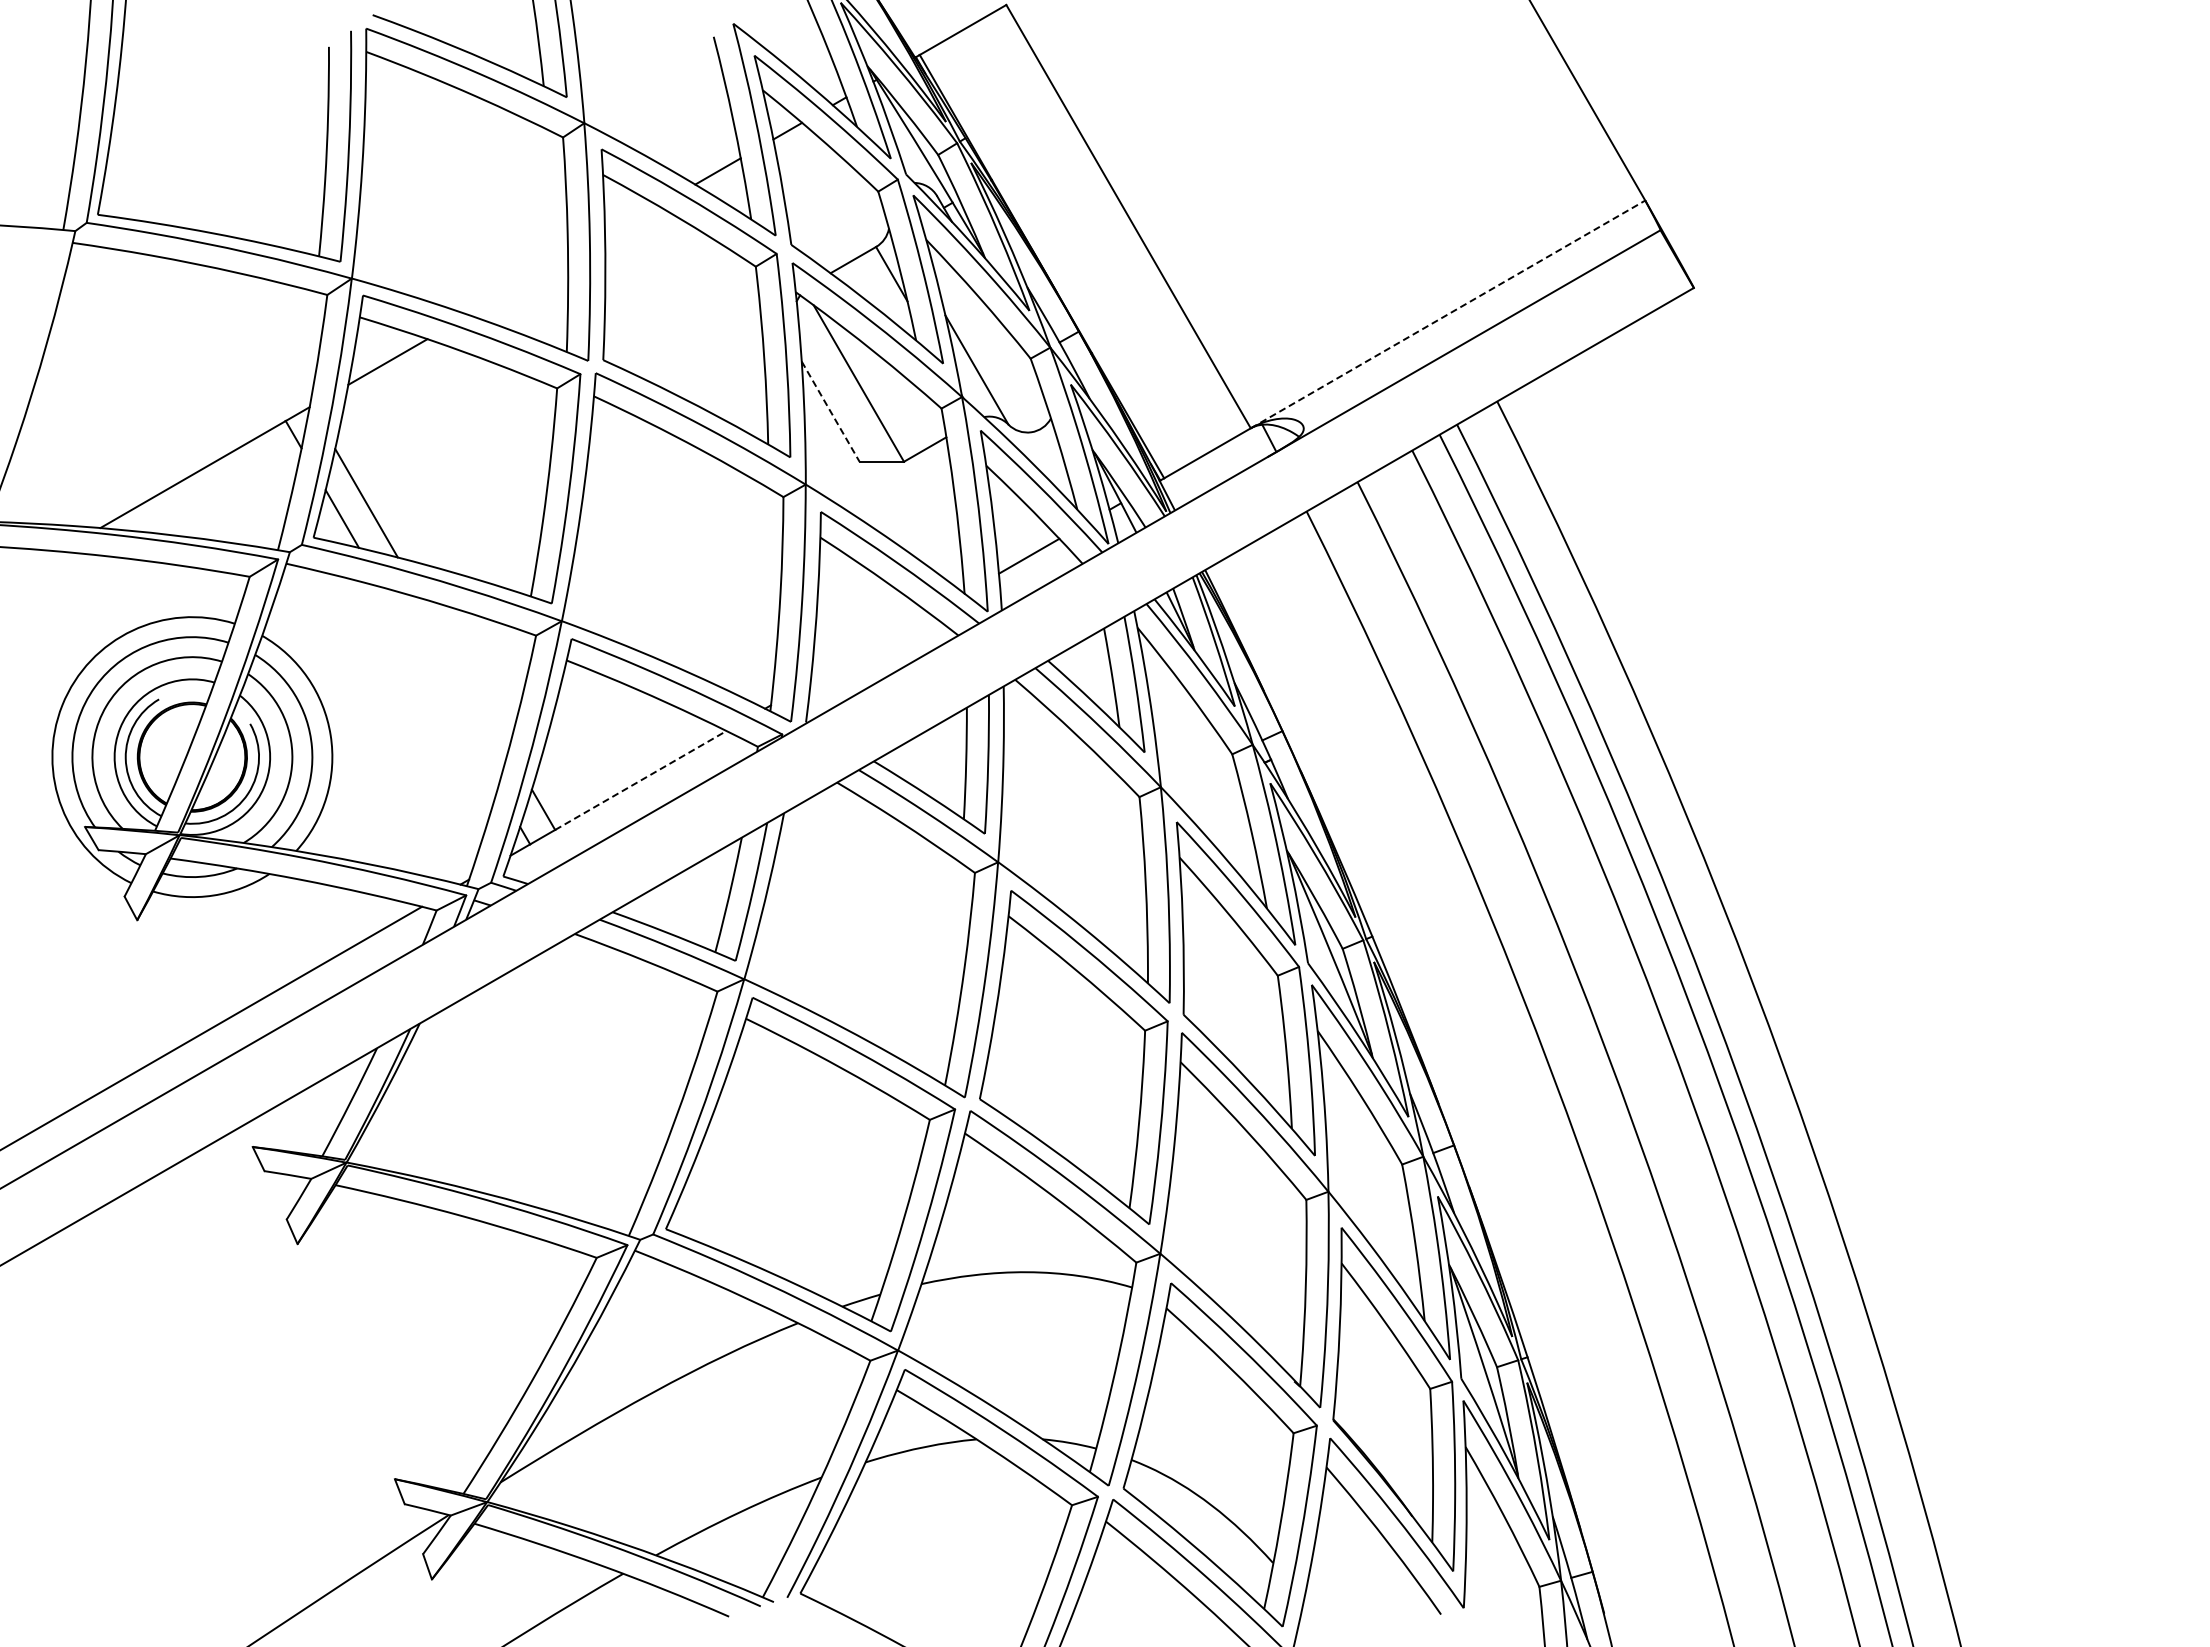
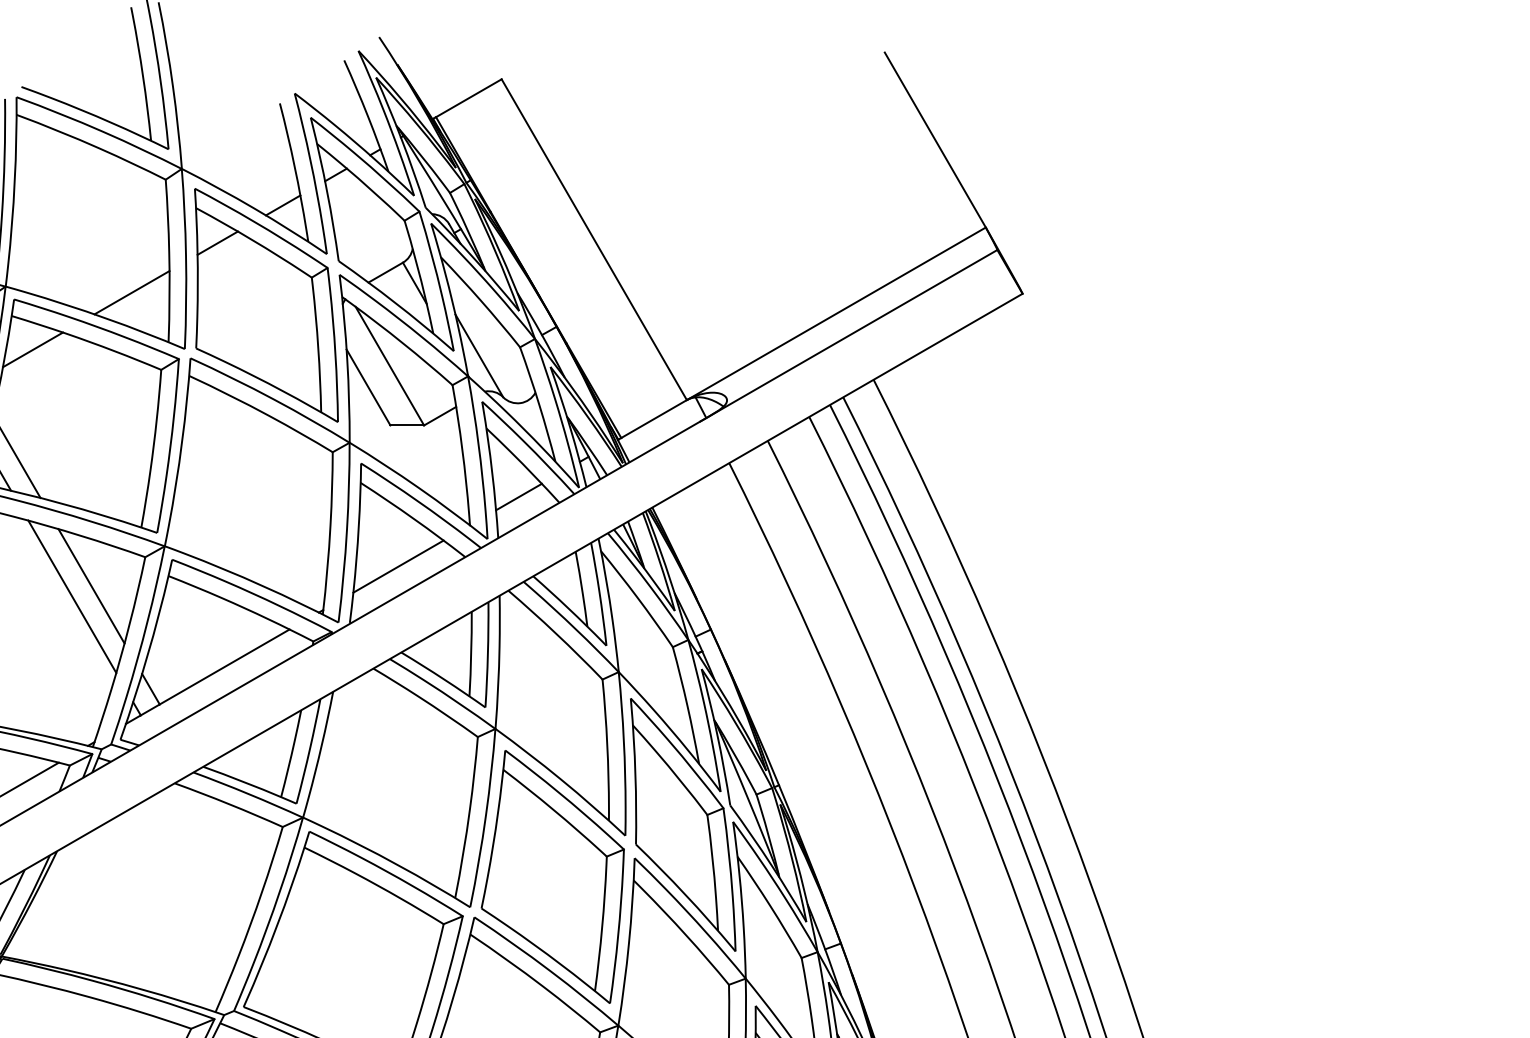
line: (631, 220) -> (217, 242), added
line: (518, 286) -> (131, 292), added
line: (1448, 314) -> (836, 313), dashed -> solid
line: (830, 411) -> (368, 387), dashed -> solid
line: (869, 647) -> (397, 566), added
line: (464, 673) -> (91, 585), added
line: (439, 687) -> (72, 596), added
line: (640, 780) -> (224, 666), dashed -> solid

